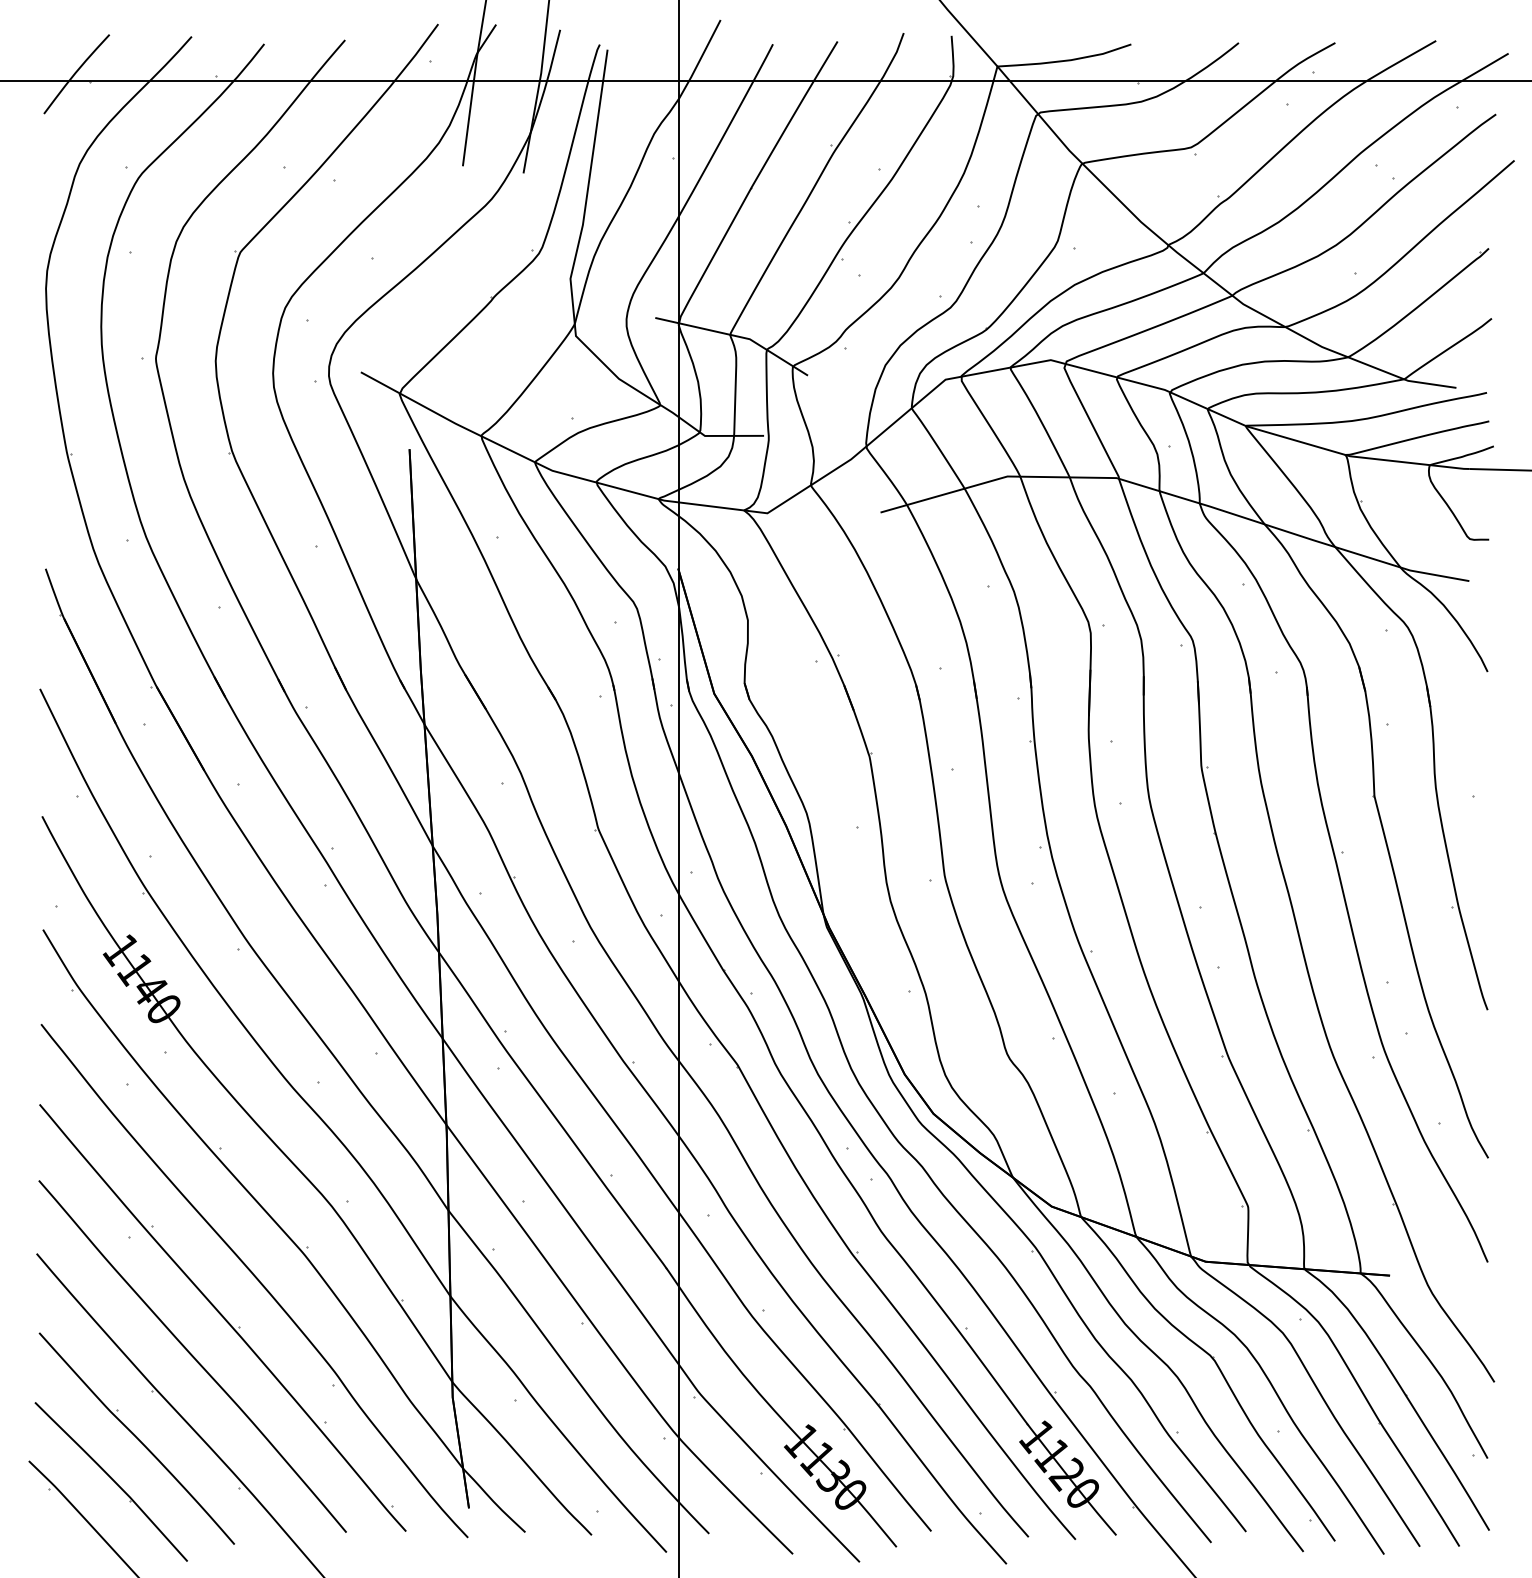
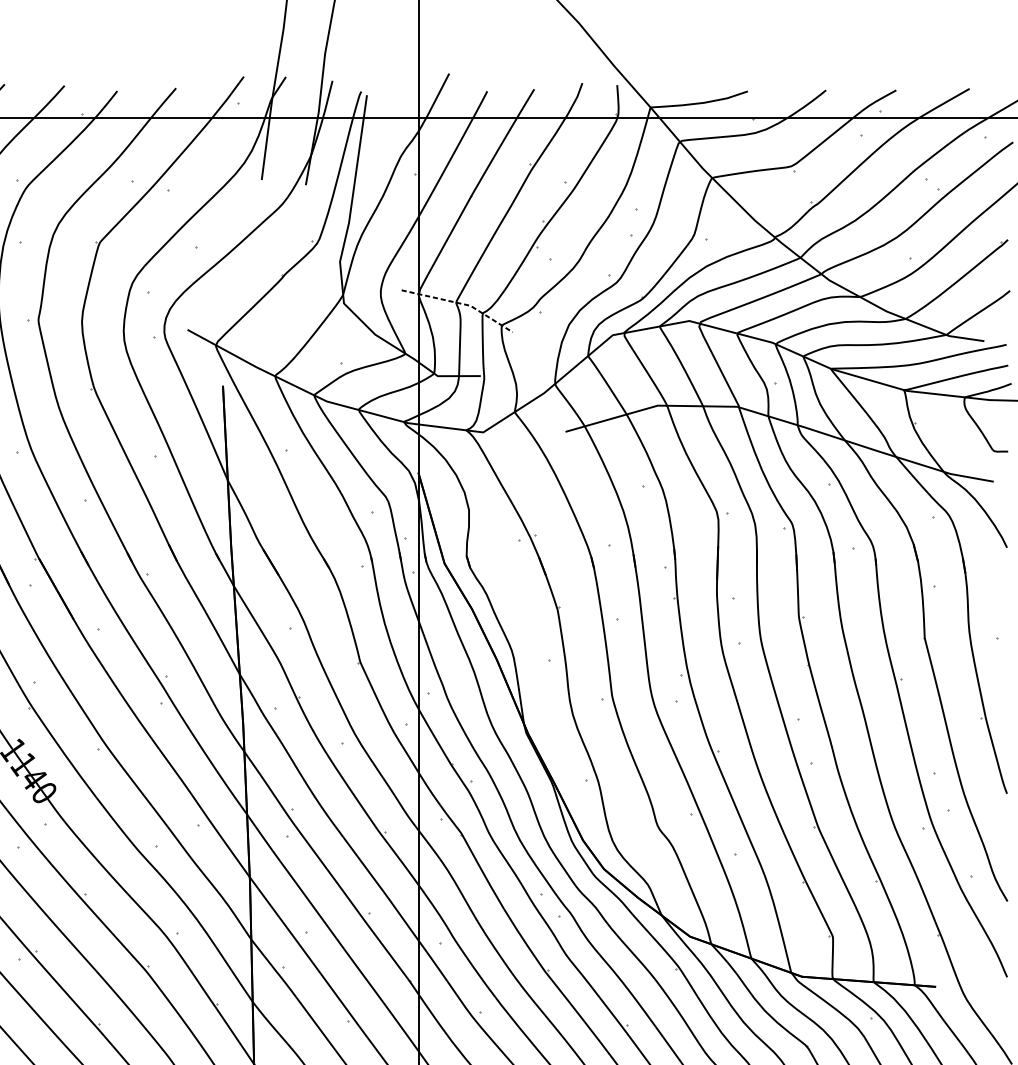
line: (737, 336) -> (461, 303), solid -> dashed

